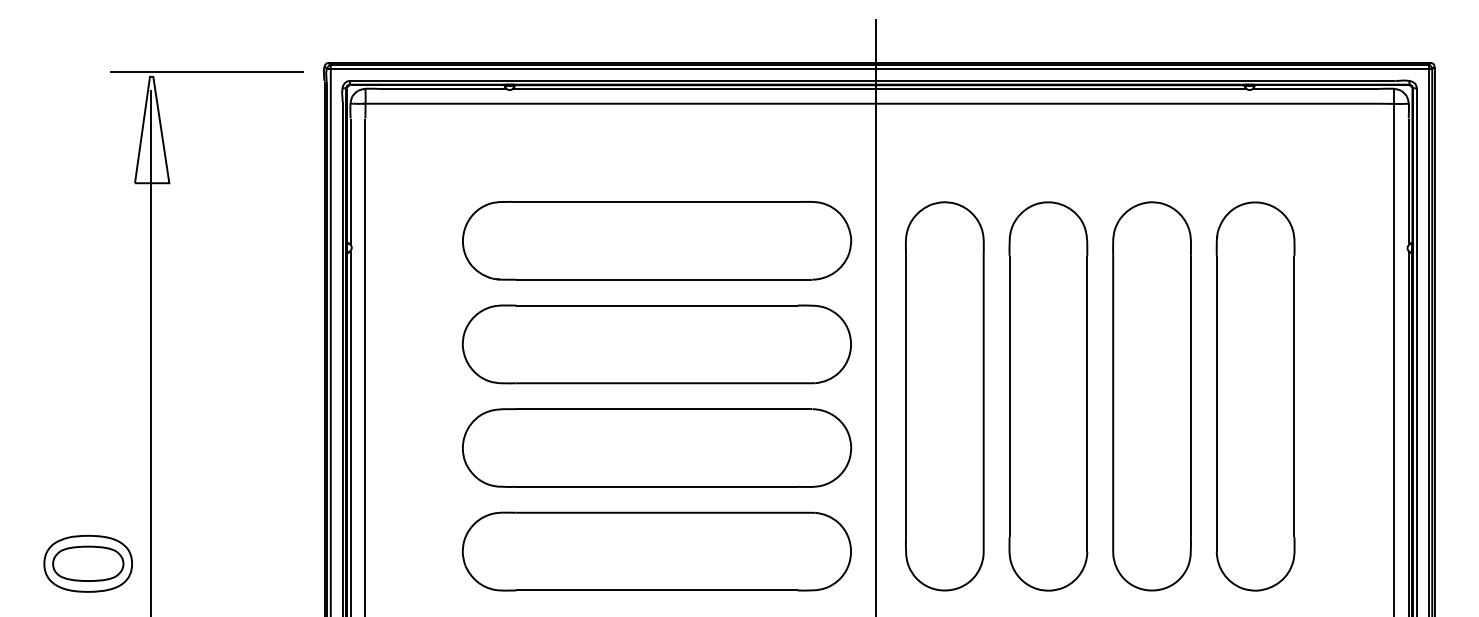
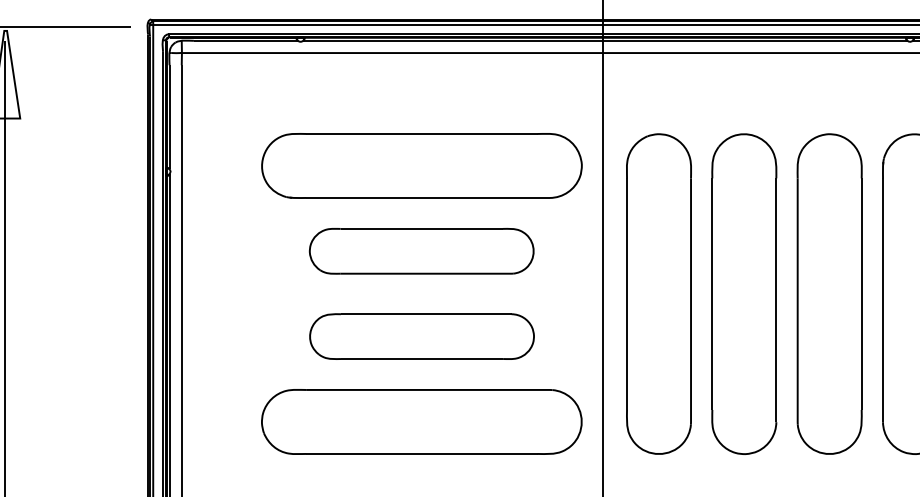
part: (656, 344) -> (421, 251), size x0.7
part: (657, 447) -> (422, 336), size x0.7

